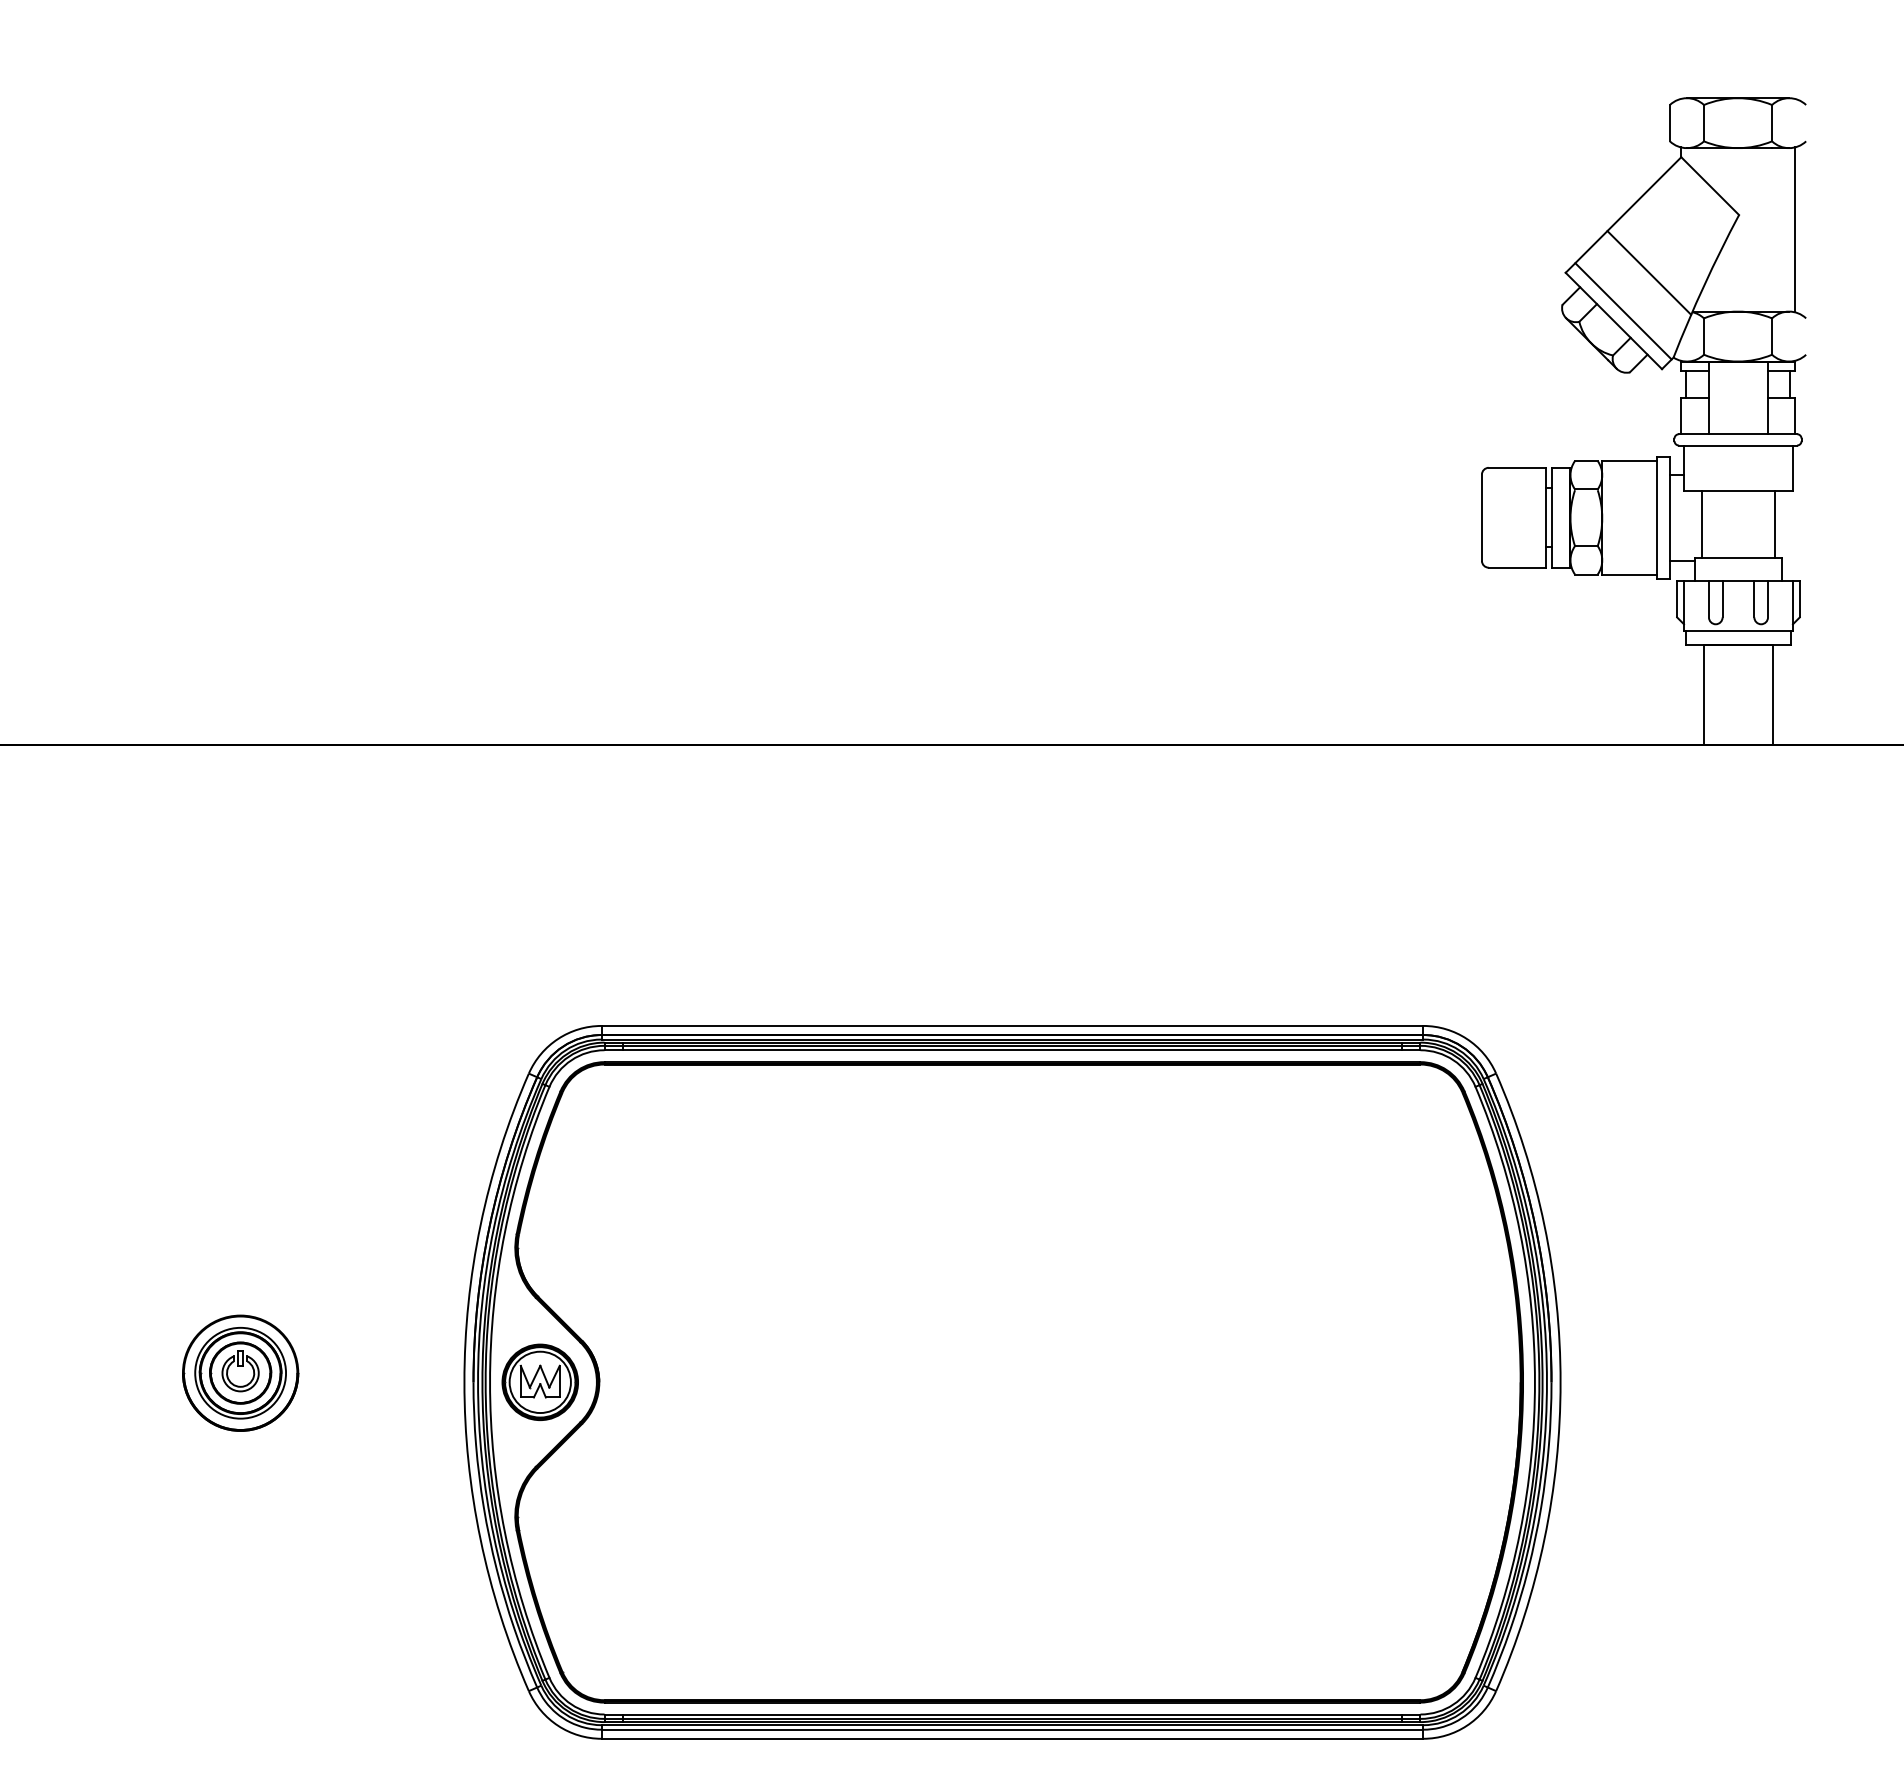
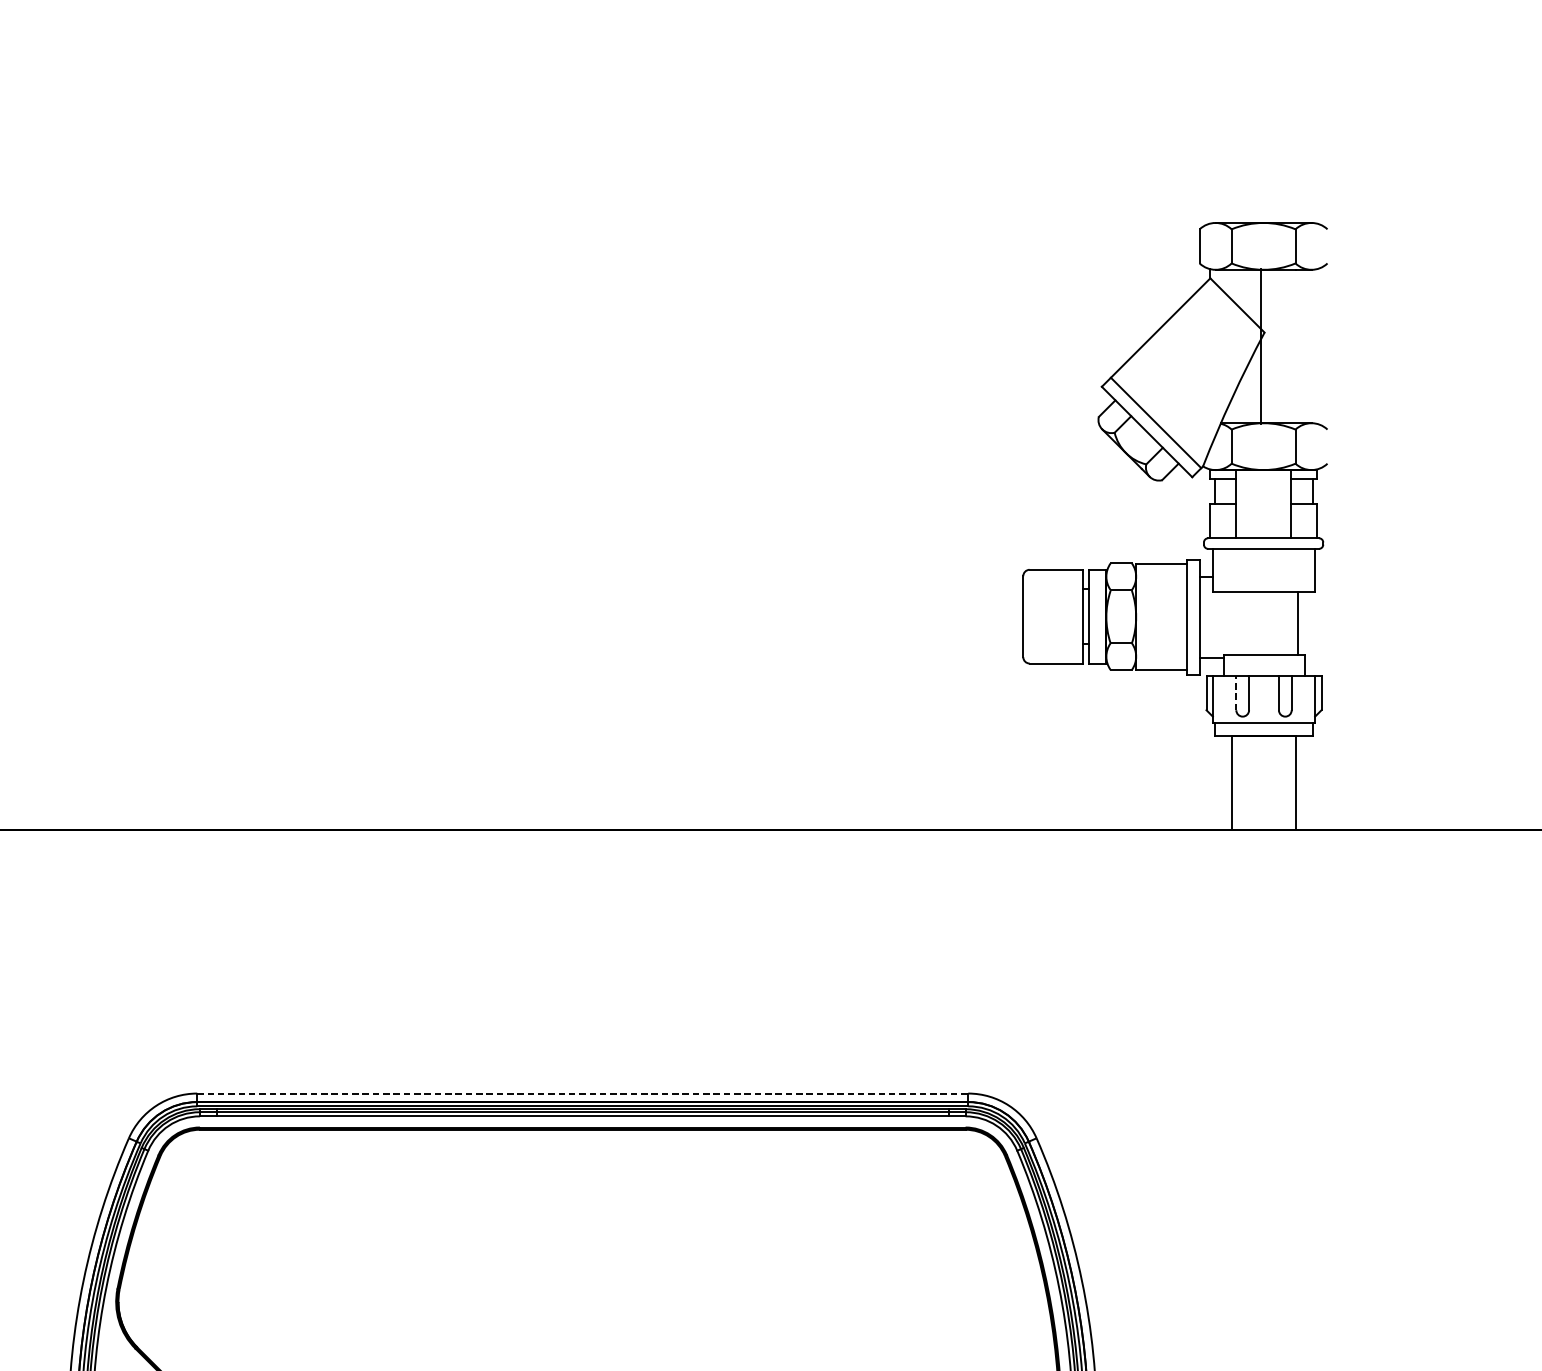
line: (1794, 229) -> (1260, 346), moved
line: (1649, 272) -> (1180, 386), removed
line: (1702, 524) -> (1230, 622), removed
line: (1708, 598) -> (1235, 692), solid -> dashed
line: (1012, 1025) -> (582, 1093), solid -> dashed

